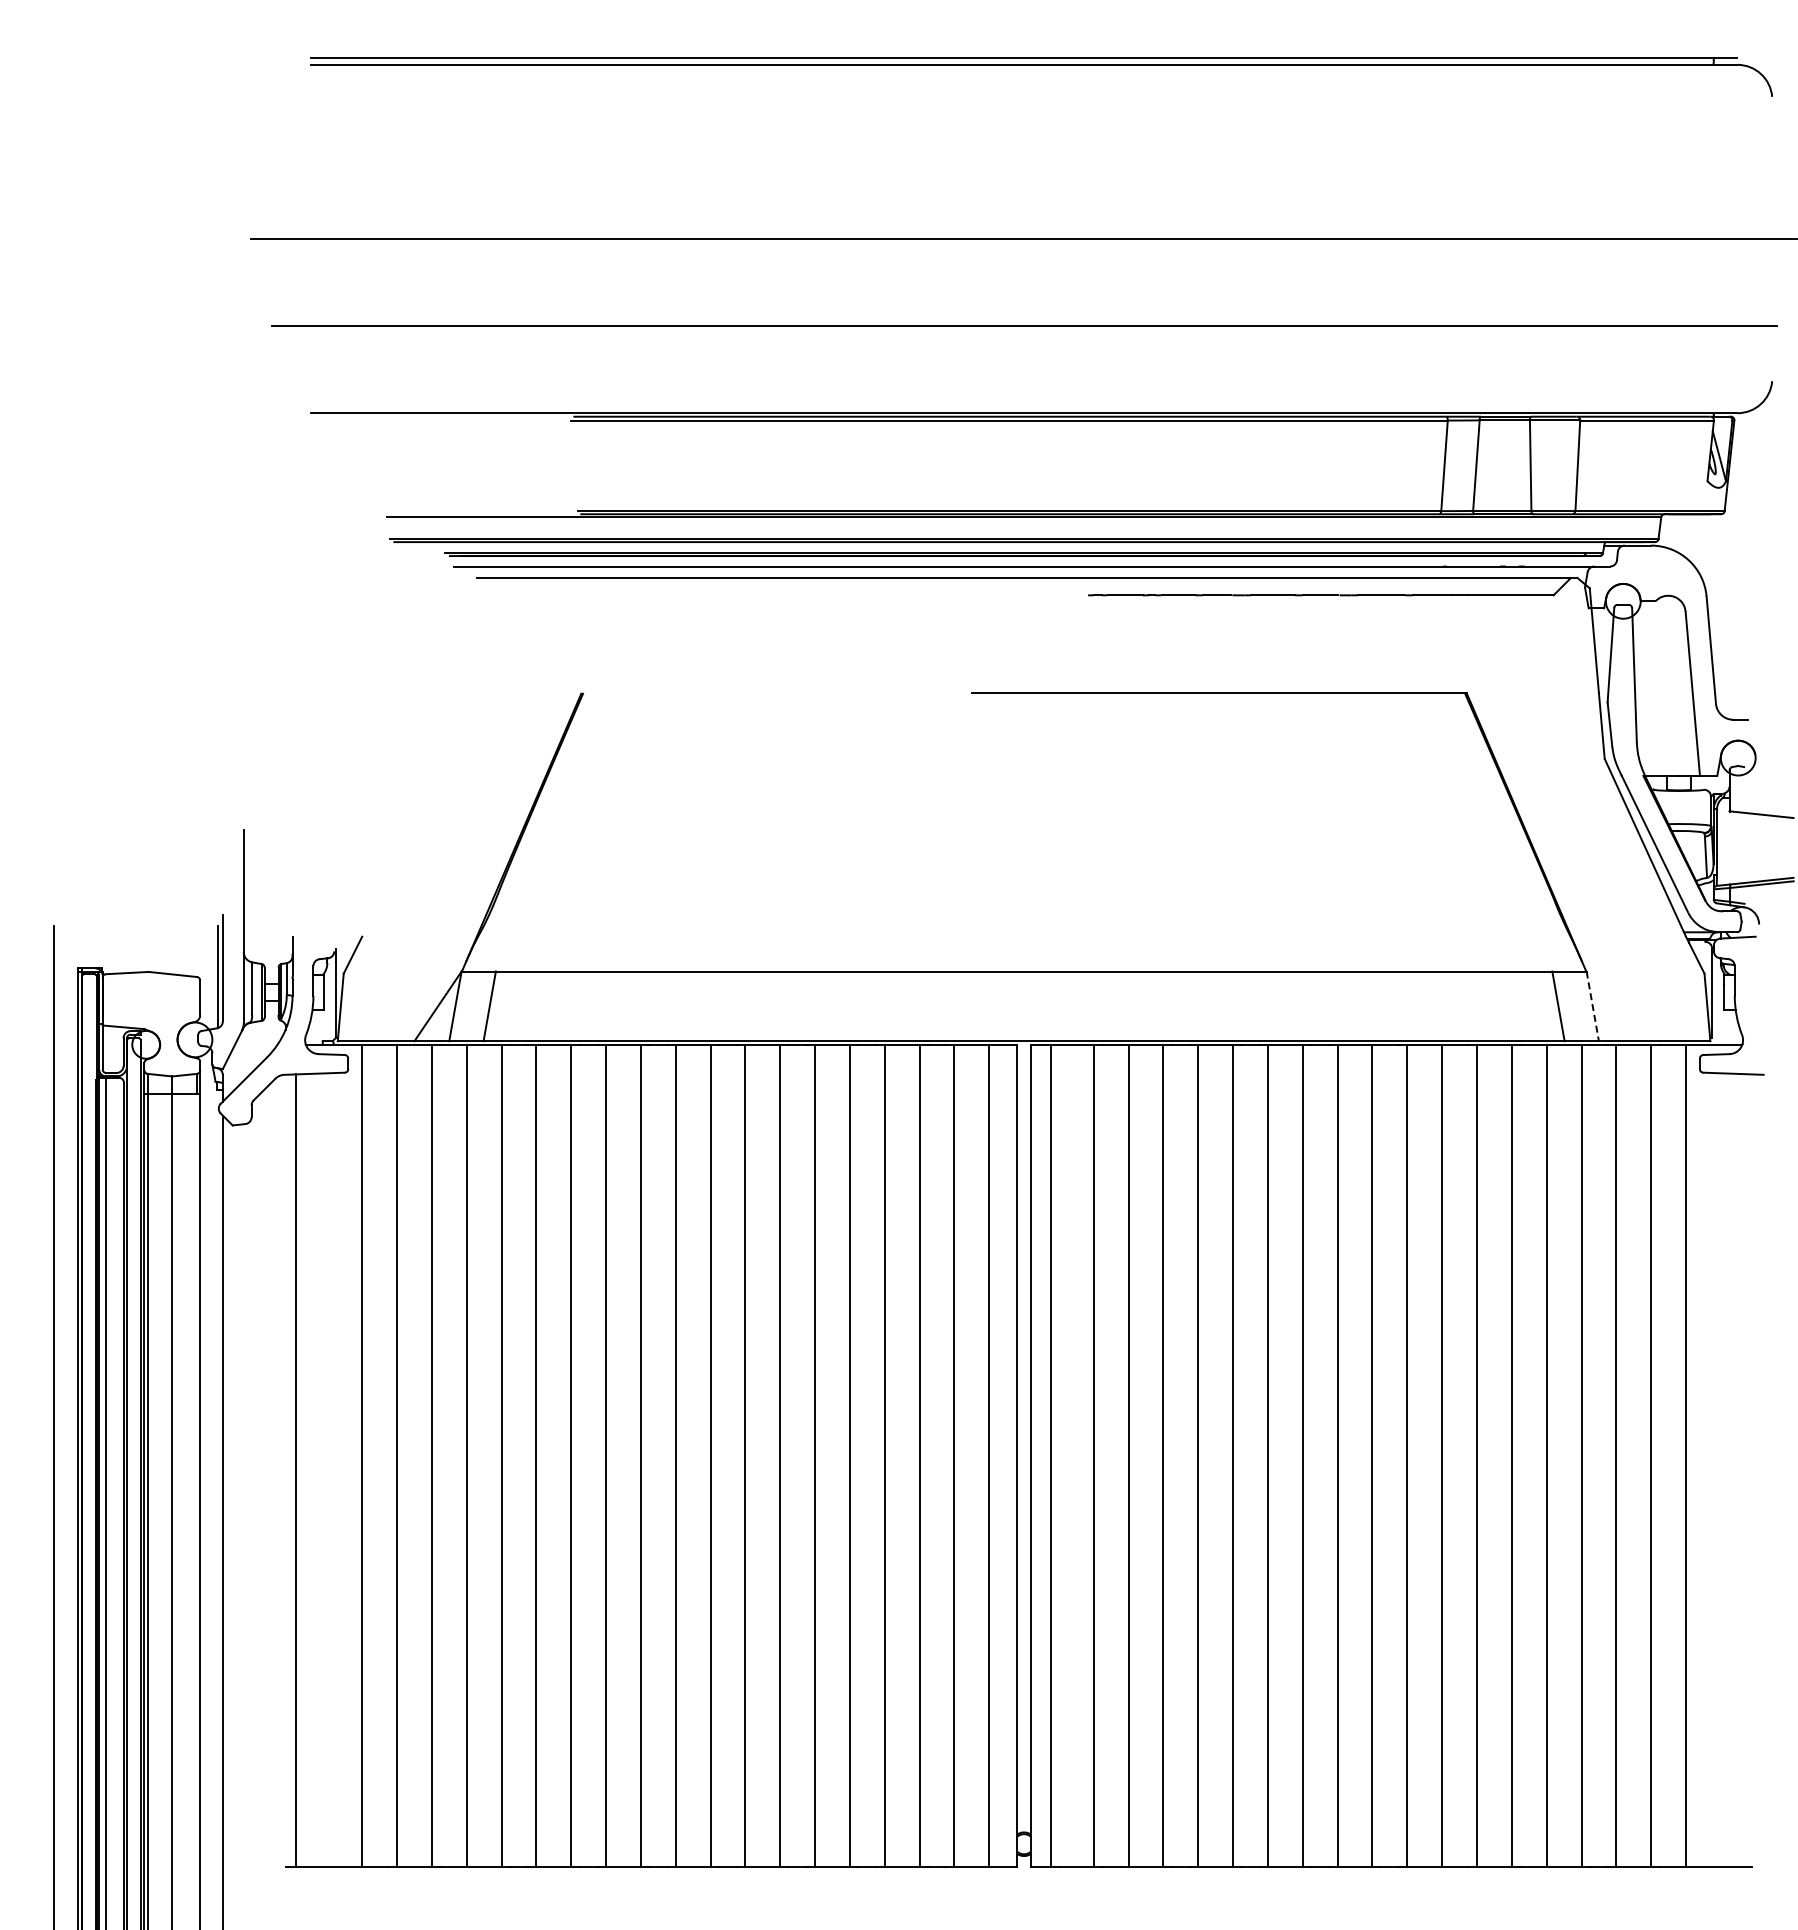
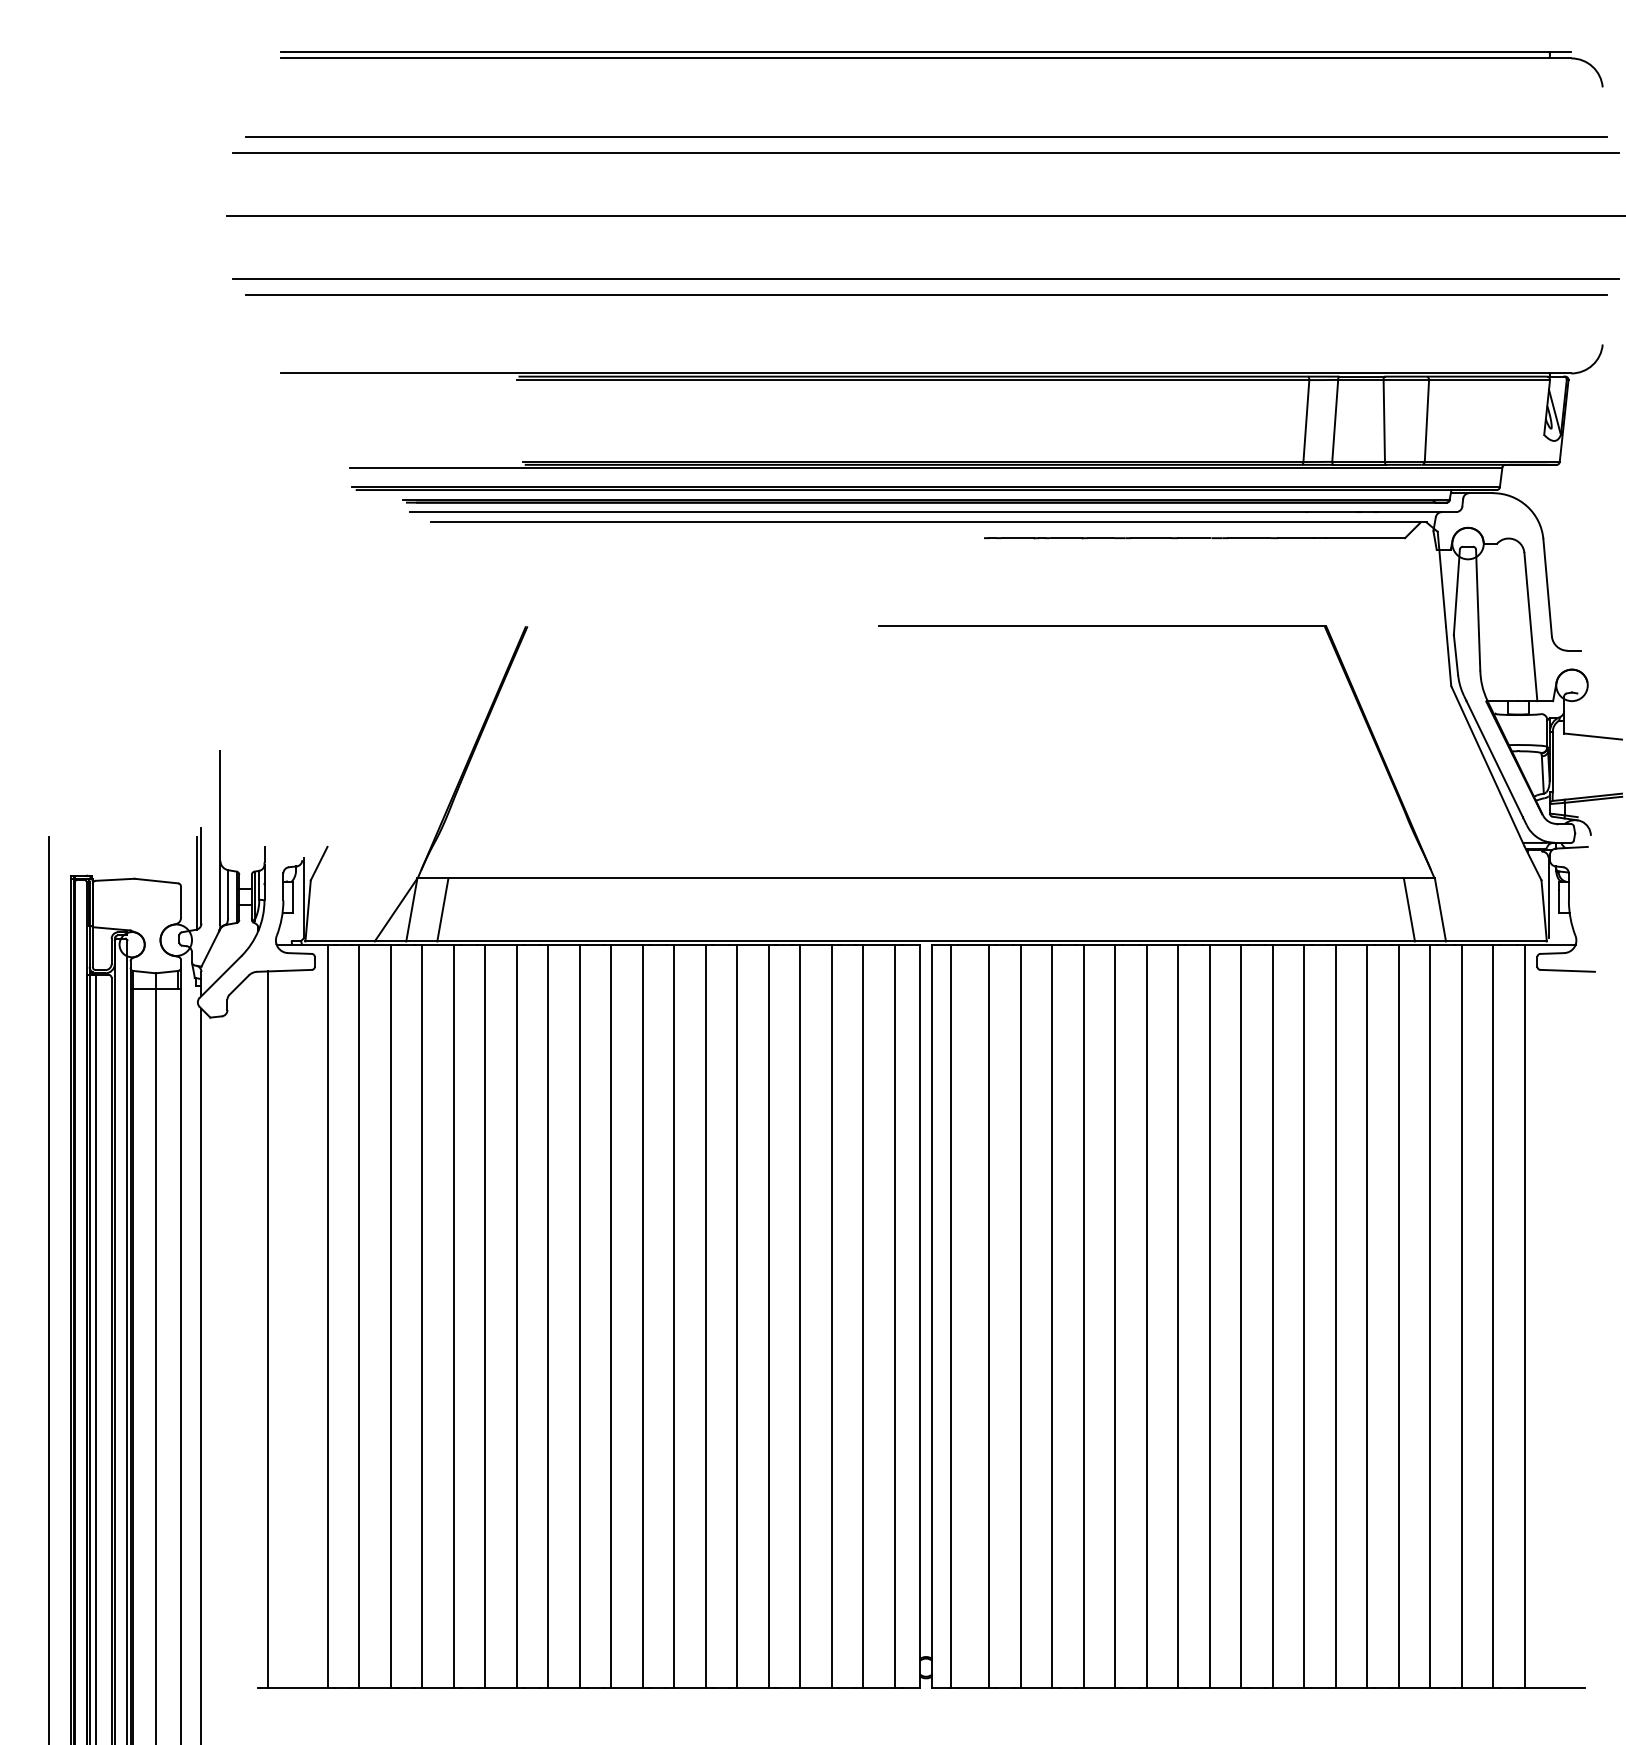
line: (1023, 151) -> (925, 136), added
line: (1023, 169) -> (925, 153), added
line: (1023, 308) -> (925, 278), added
line: (1592, 1006) -> (1440, 910), dashed -> solid

